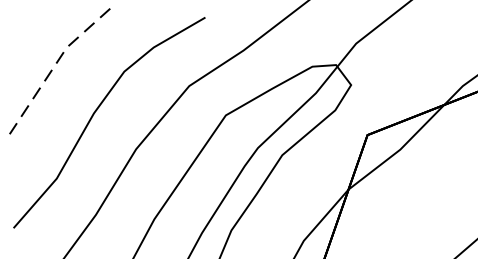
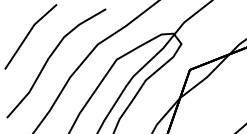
line: (55, 64) -> (28, 33), dashed -> solid

